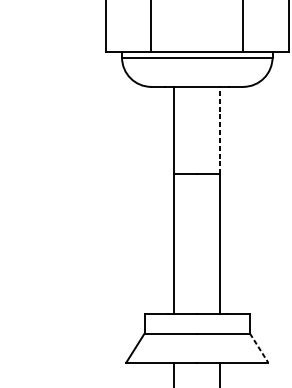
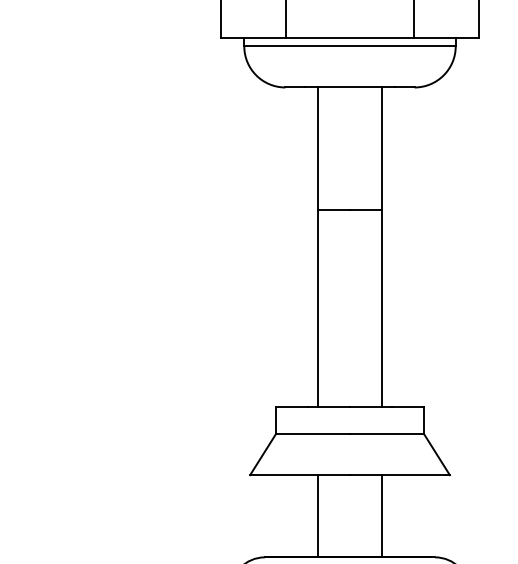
line: (220, 130) -> (382, 148), dashed -> solid
line: (259, 348) -> (437, 455), dashed -> solid

